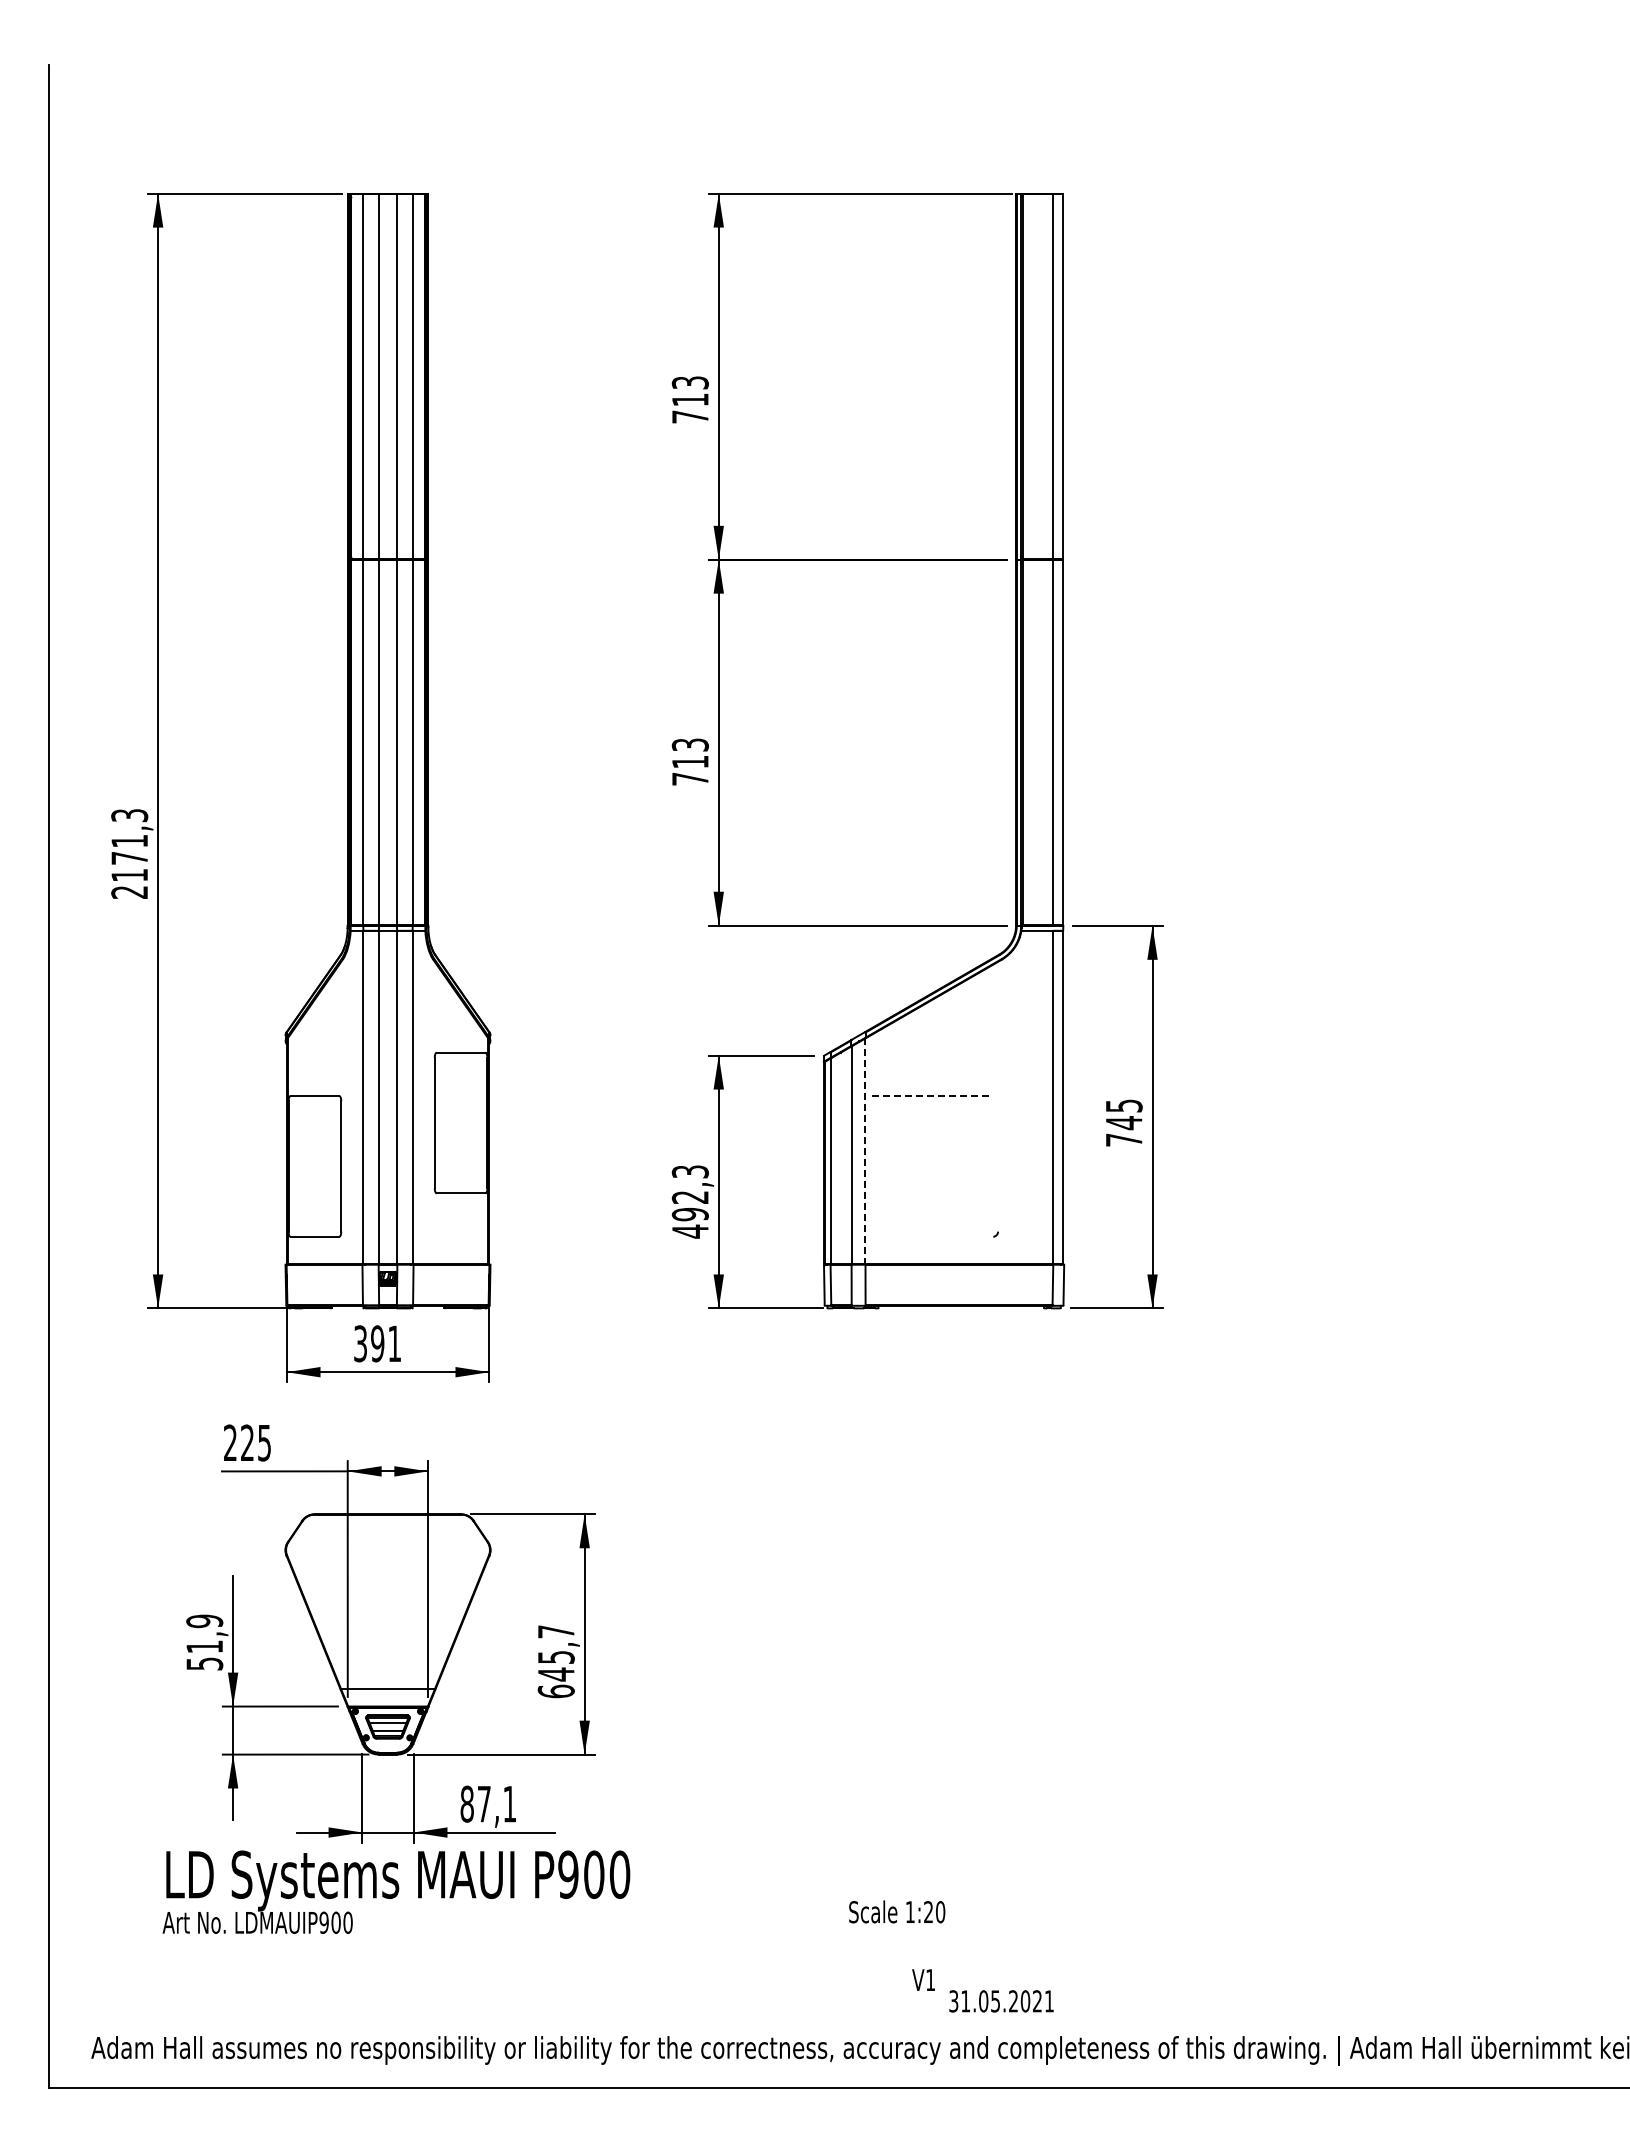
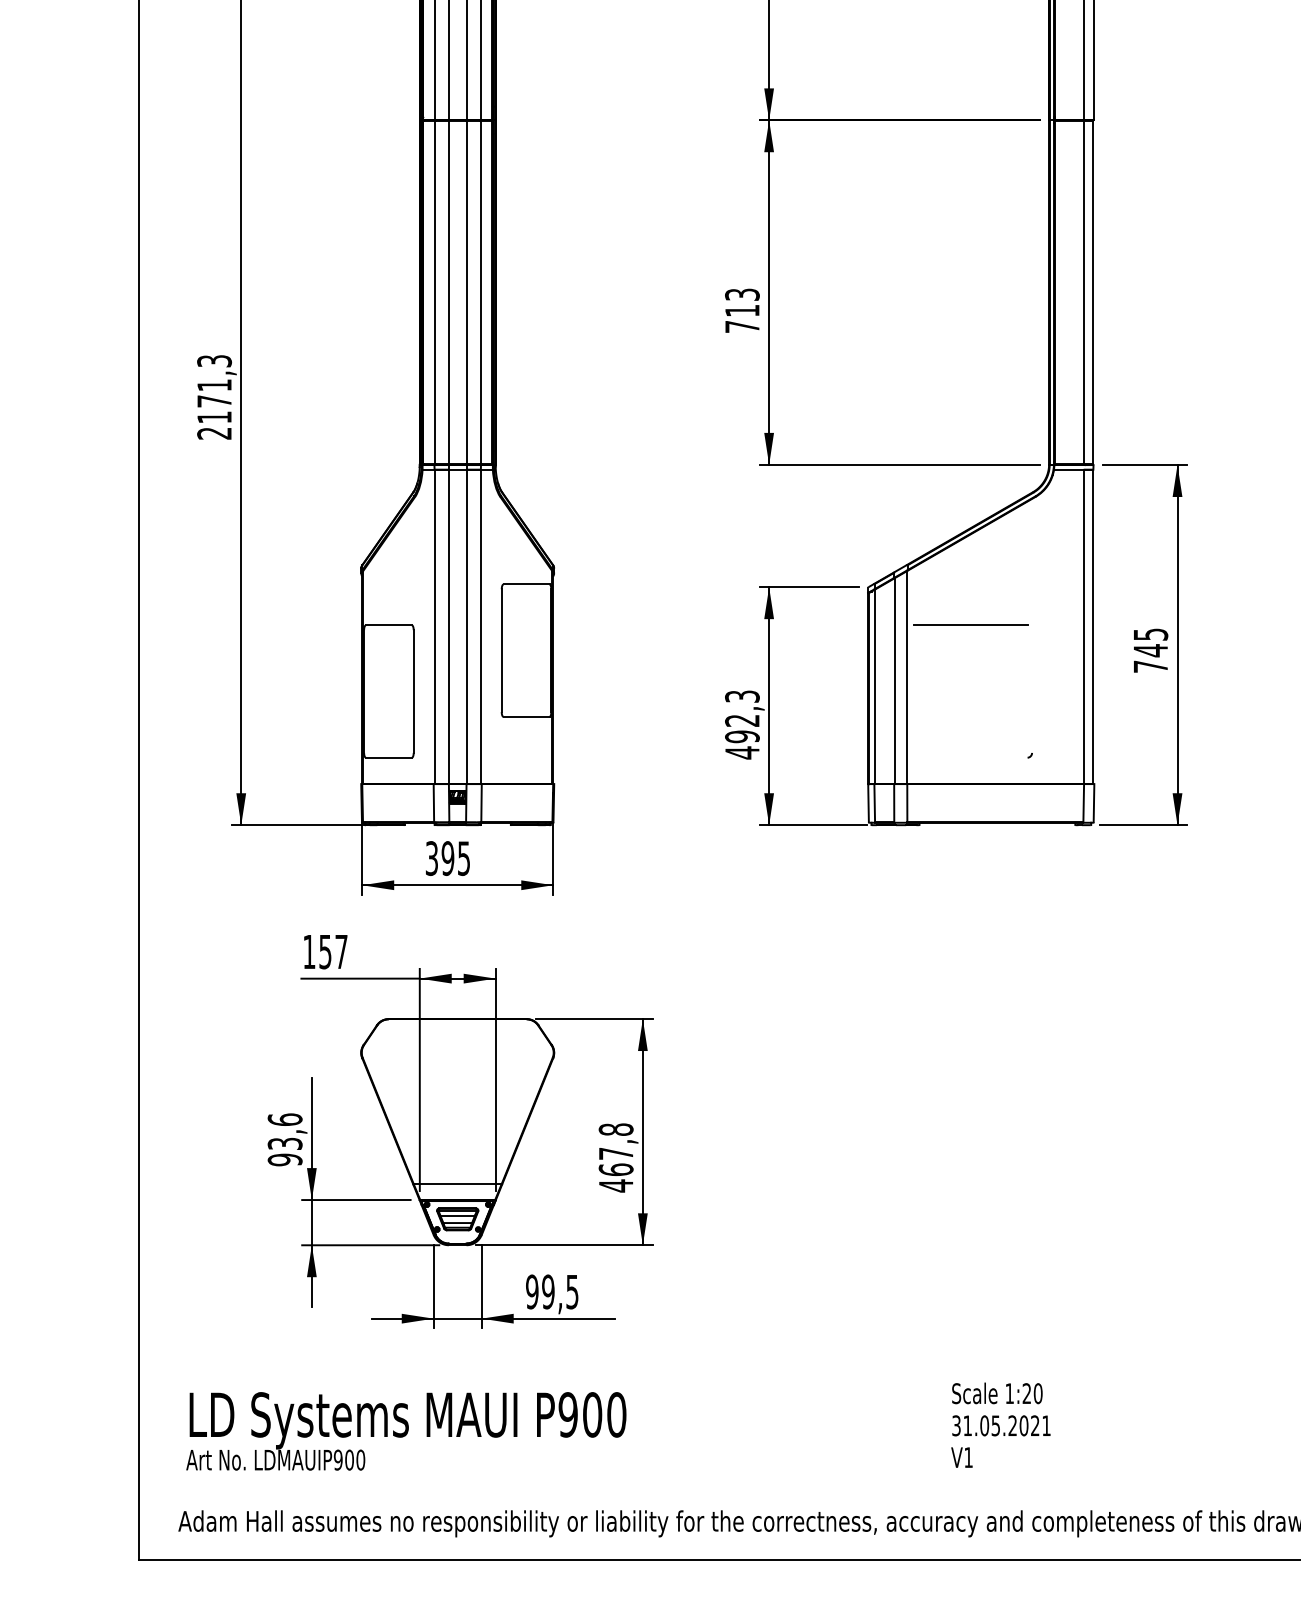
line: (933, 1096) -> (971, 625), dashed -> solid
line: (865, 1151) -> (907, 677), dashed -> solid
text: (394, 1343) -> (463, 858), 391 -> 395
text: (247, 1442) -> (325, 951), 225 -> 157
text: (204, 1642) -> (284, 1139), 51,9 -> 93,6
text: (555, 1661) -> (615, 1157), 645,7 -> 467,8
text: (488, 1803) -> (552, 1291), 87,1 -> 99,5
text: (396, 1891) -> (406, 1430), moved
text: (897, 1911) -> (997, 1393), moved
text: (1001, 2001) -> (1001, 1425), moved

